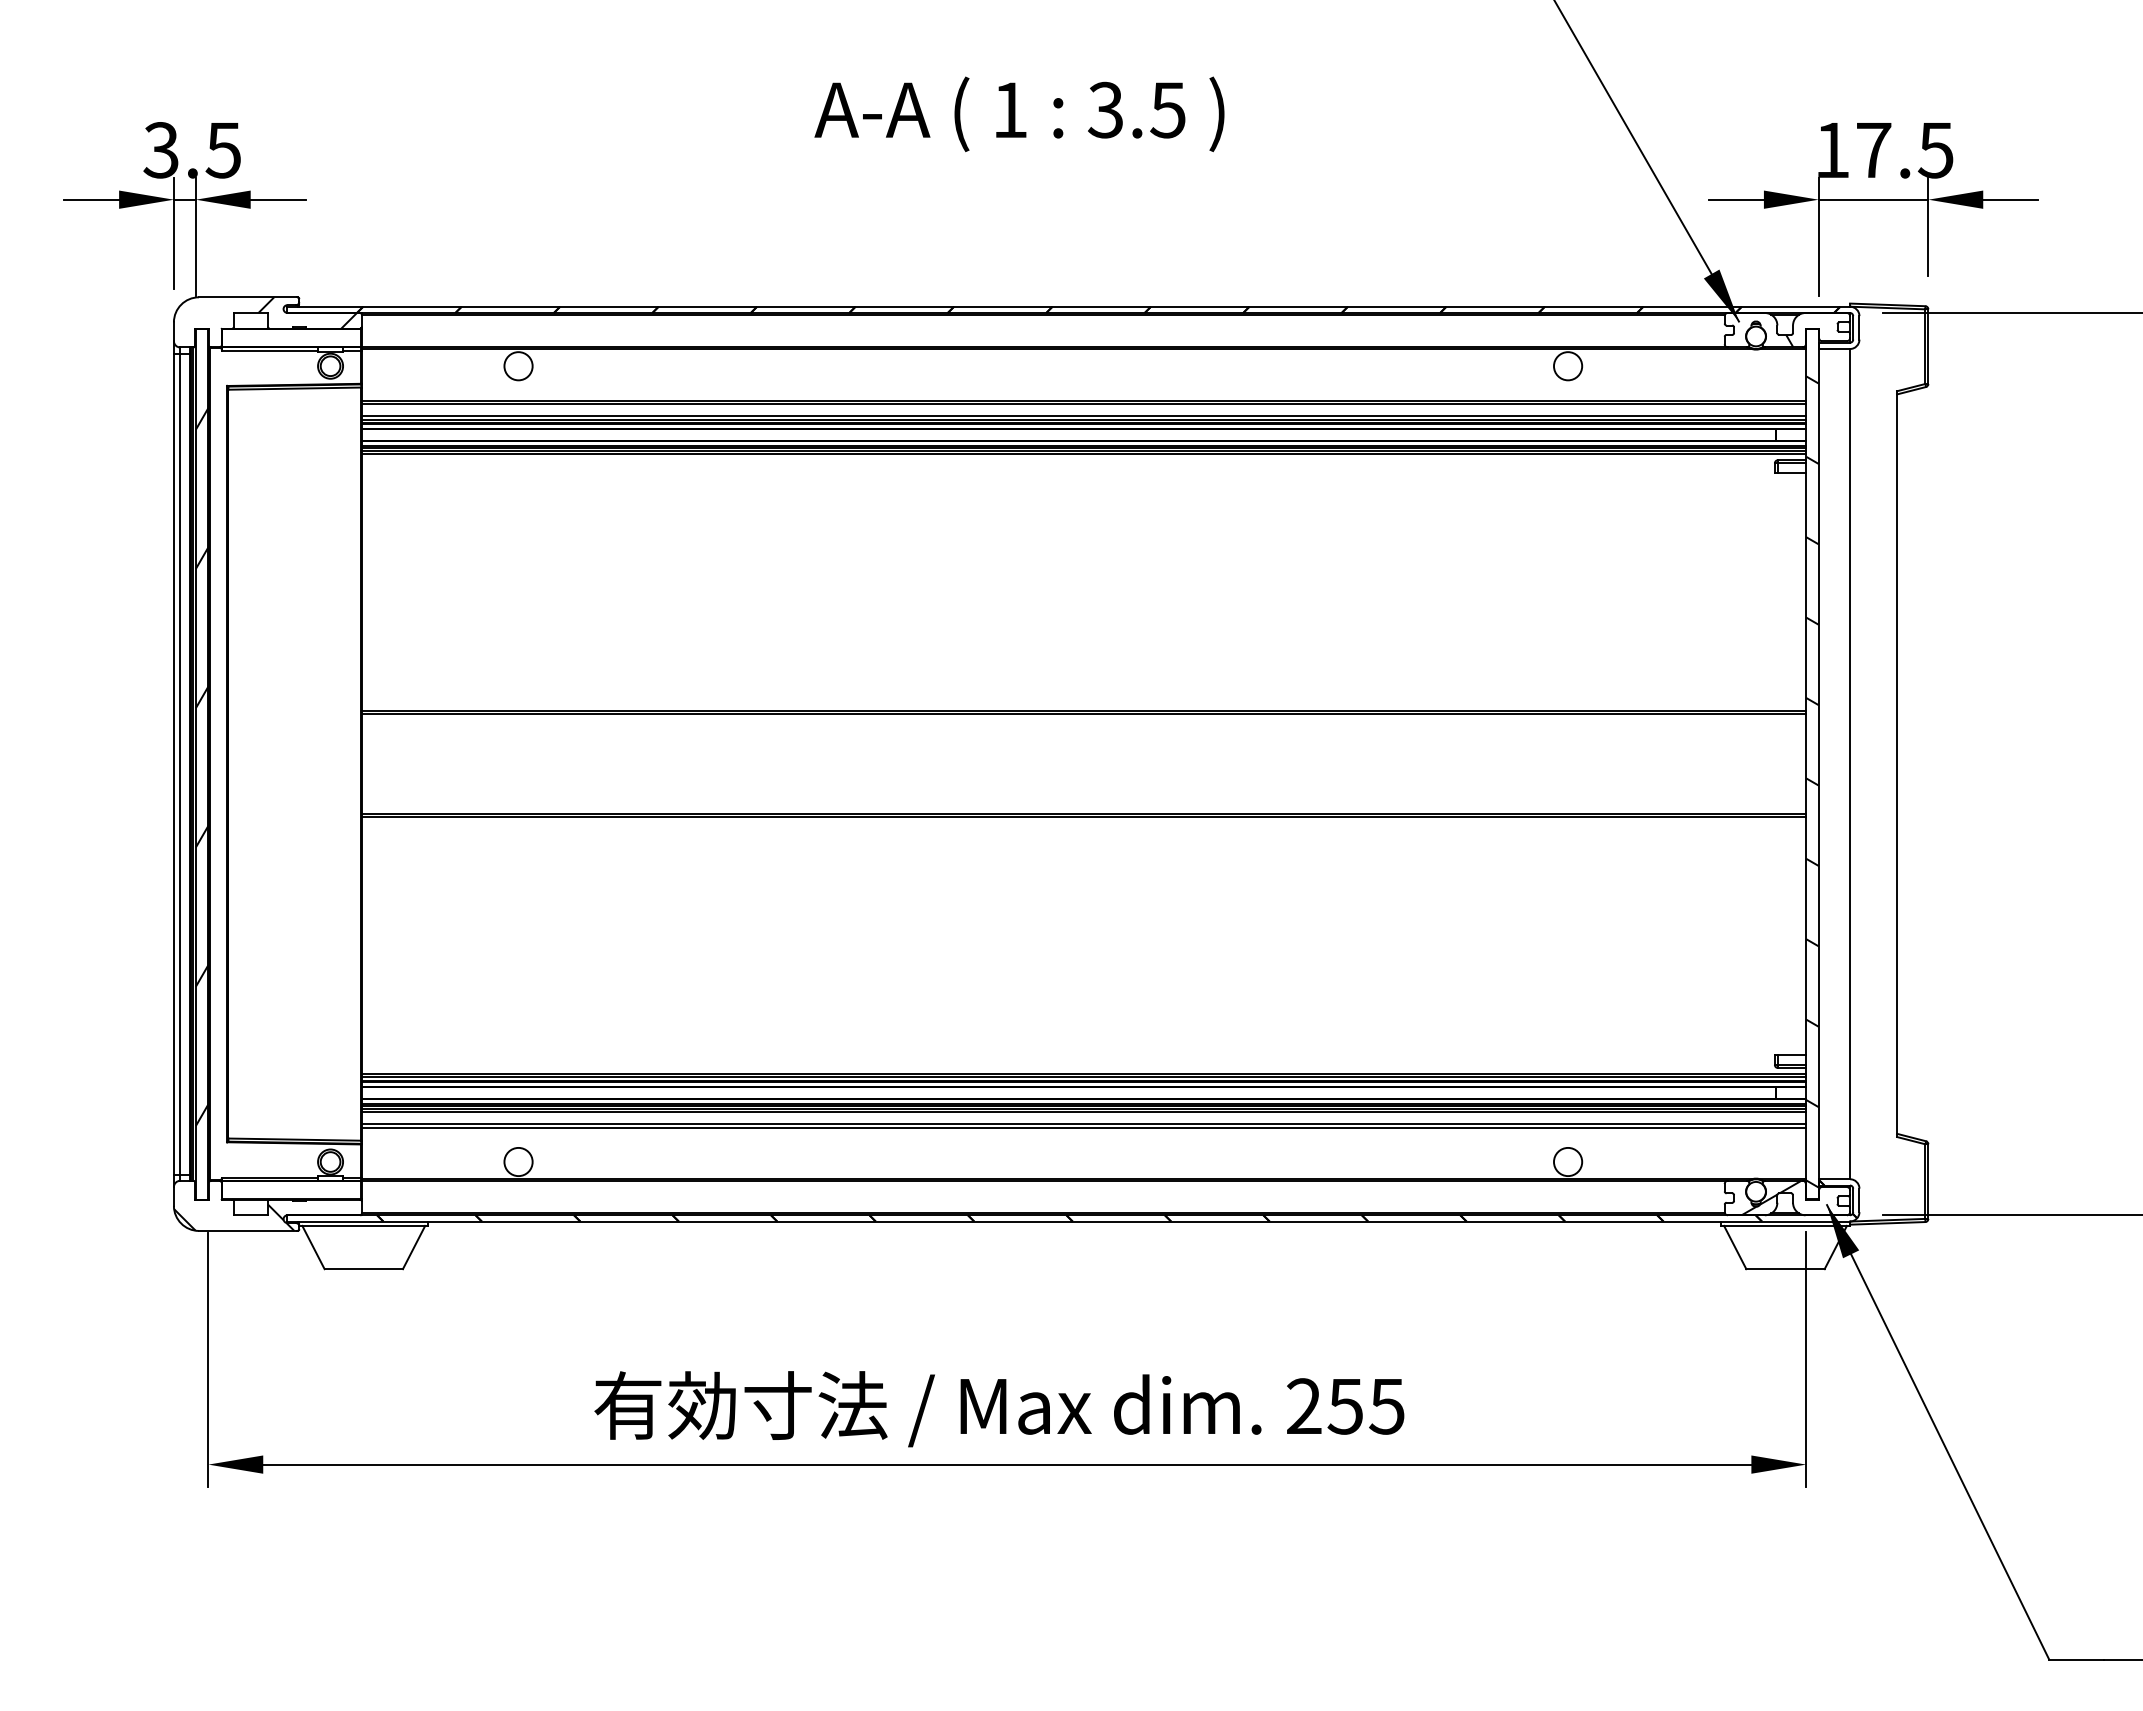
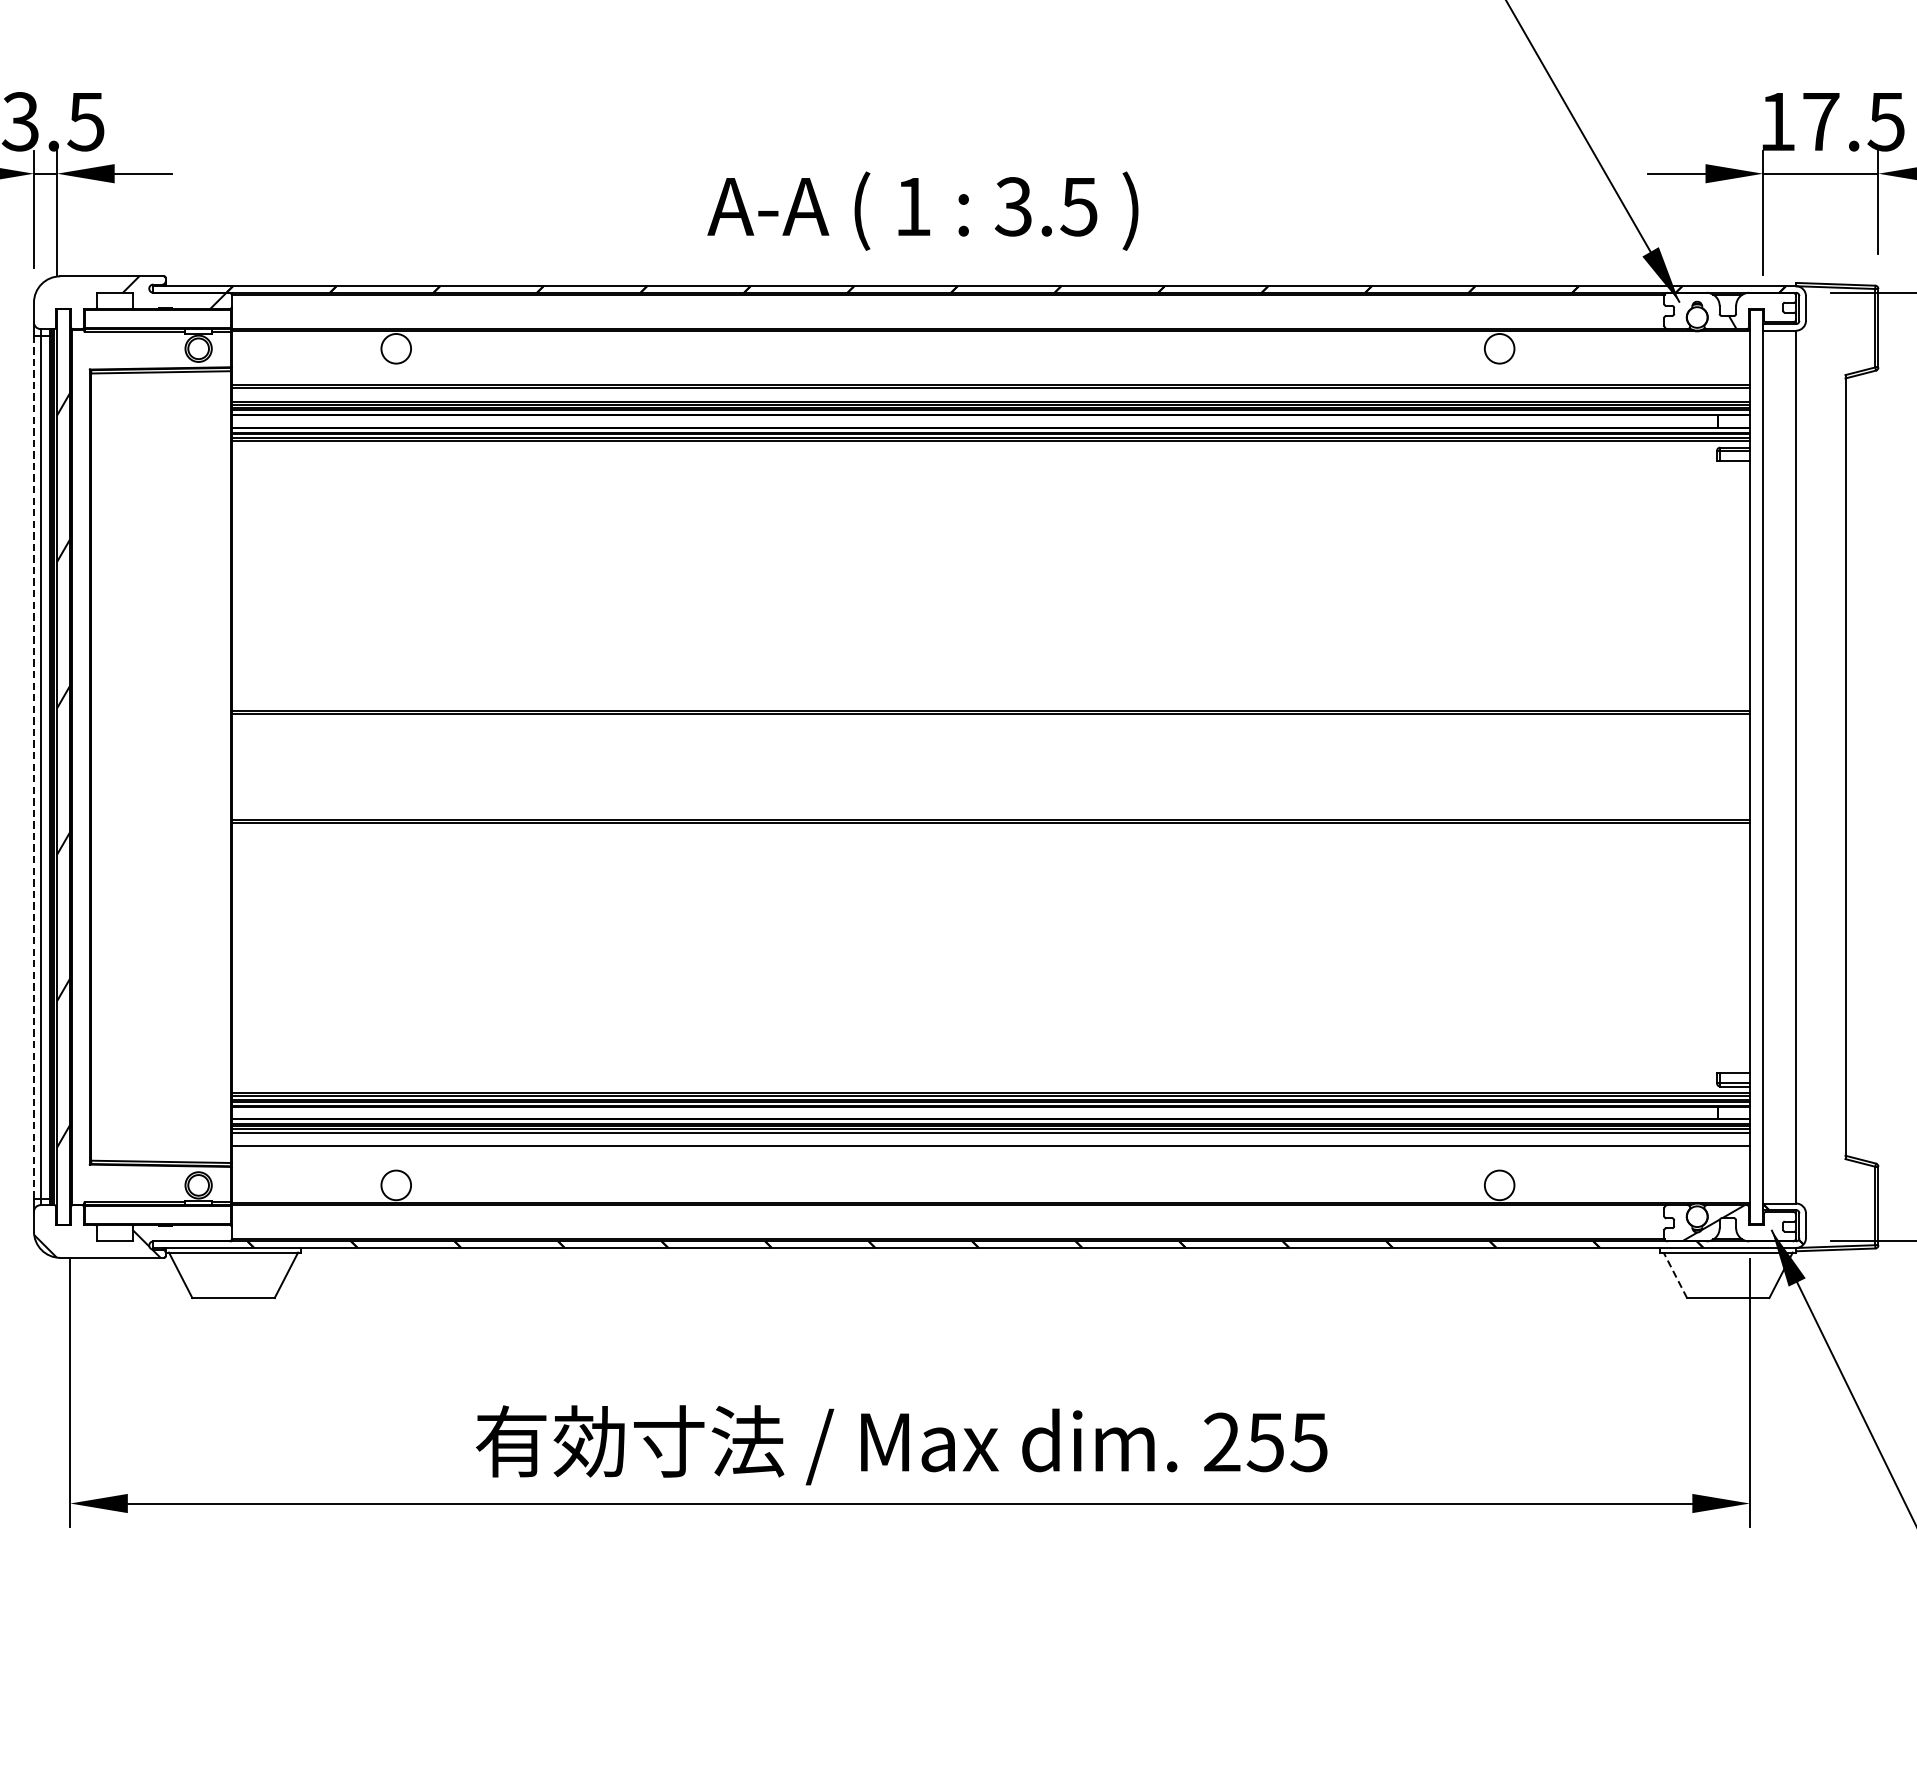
text: (1019, 114) -> (922, 211), moved
line: (173, 764) -> (33, 767), solid -> dashed
hatch: (1812, 781) -> (1756, 785), removed
line: (1083, 1127) -> (990, 1149), removed
line: (1735, 1247) -> (1675, 1275), solid -> dashed

